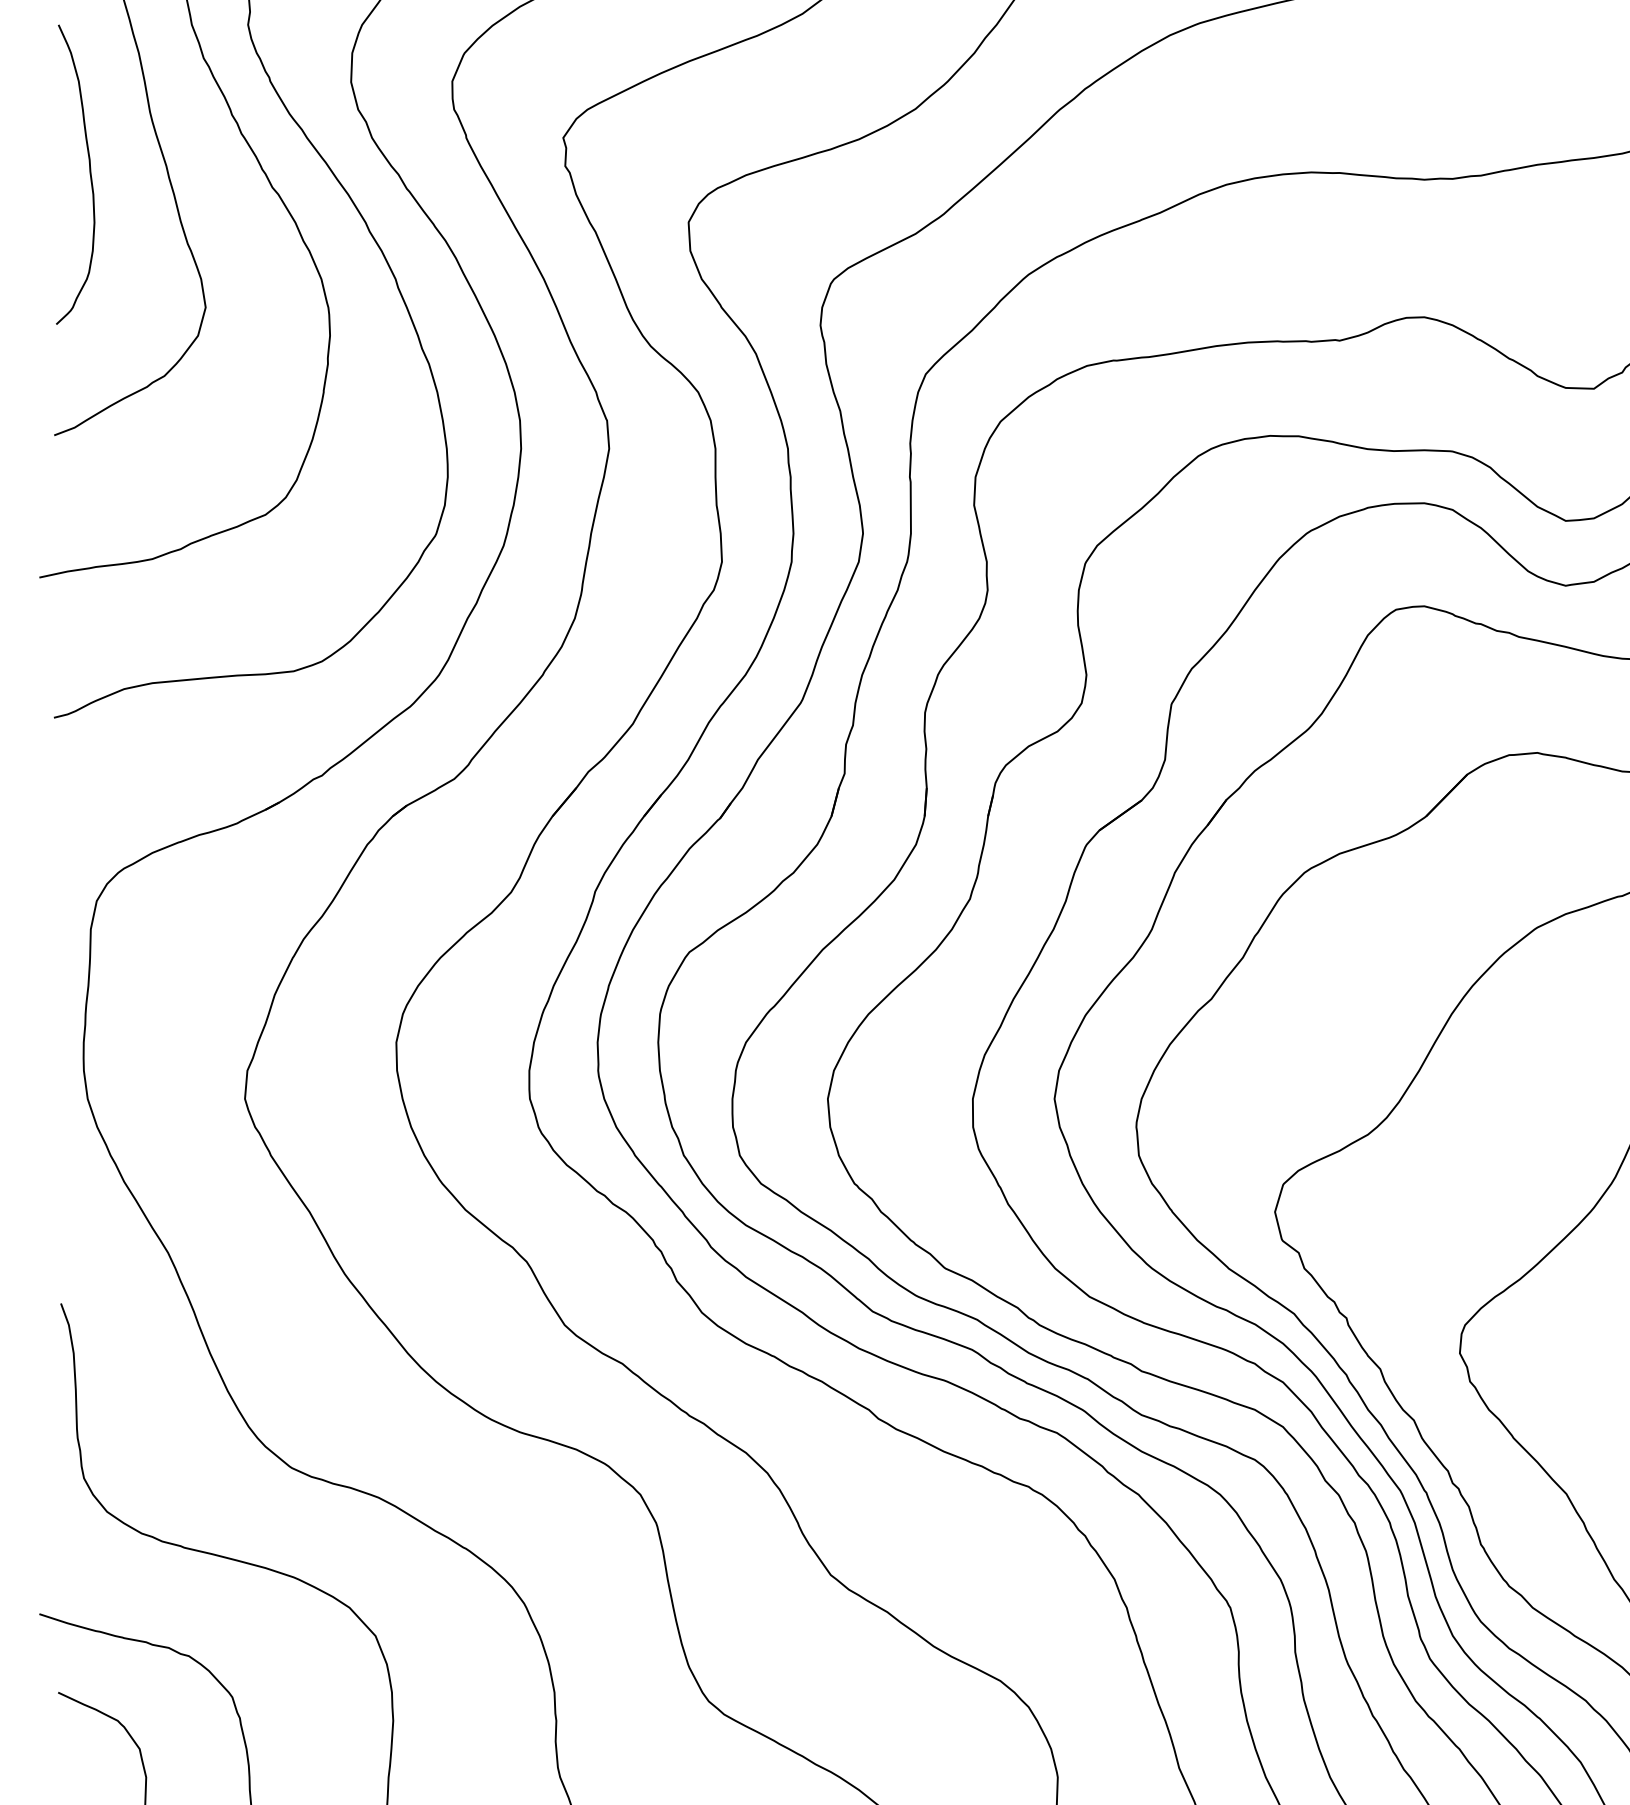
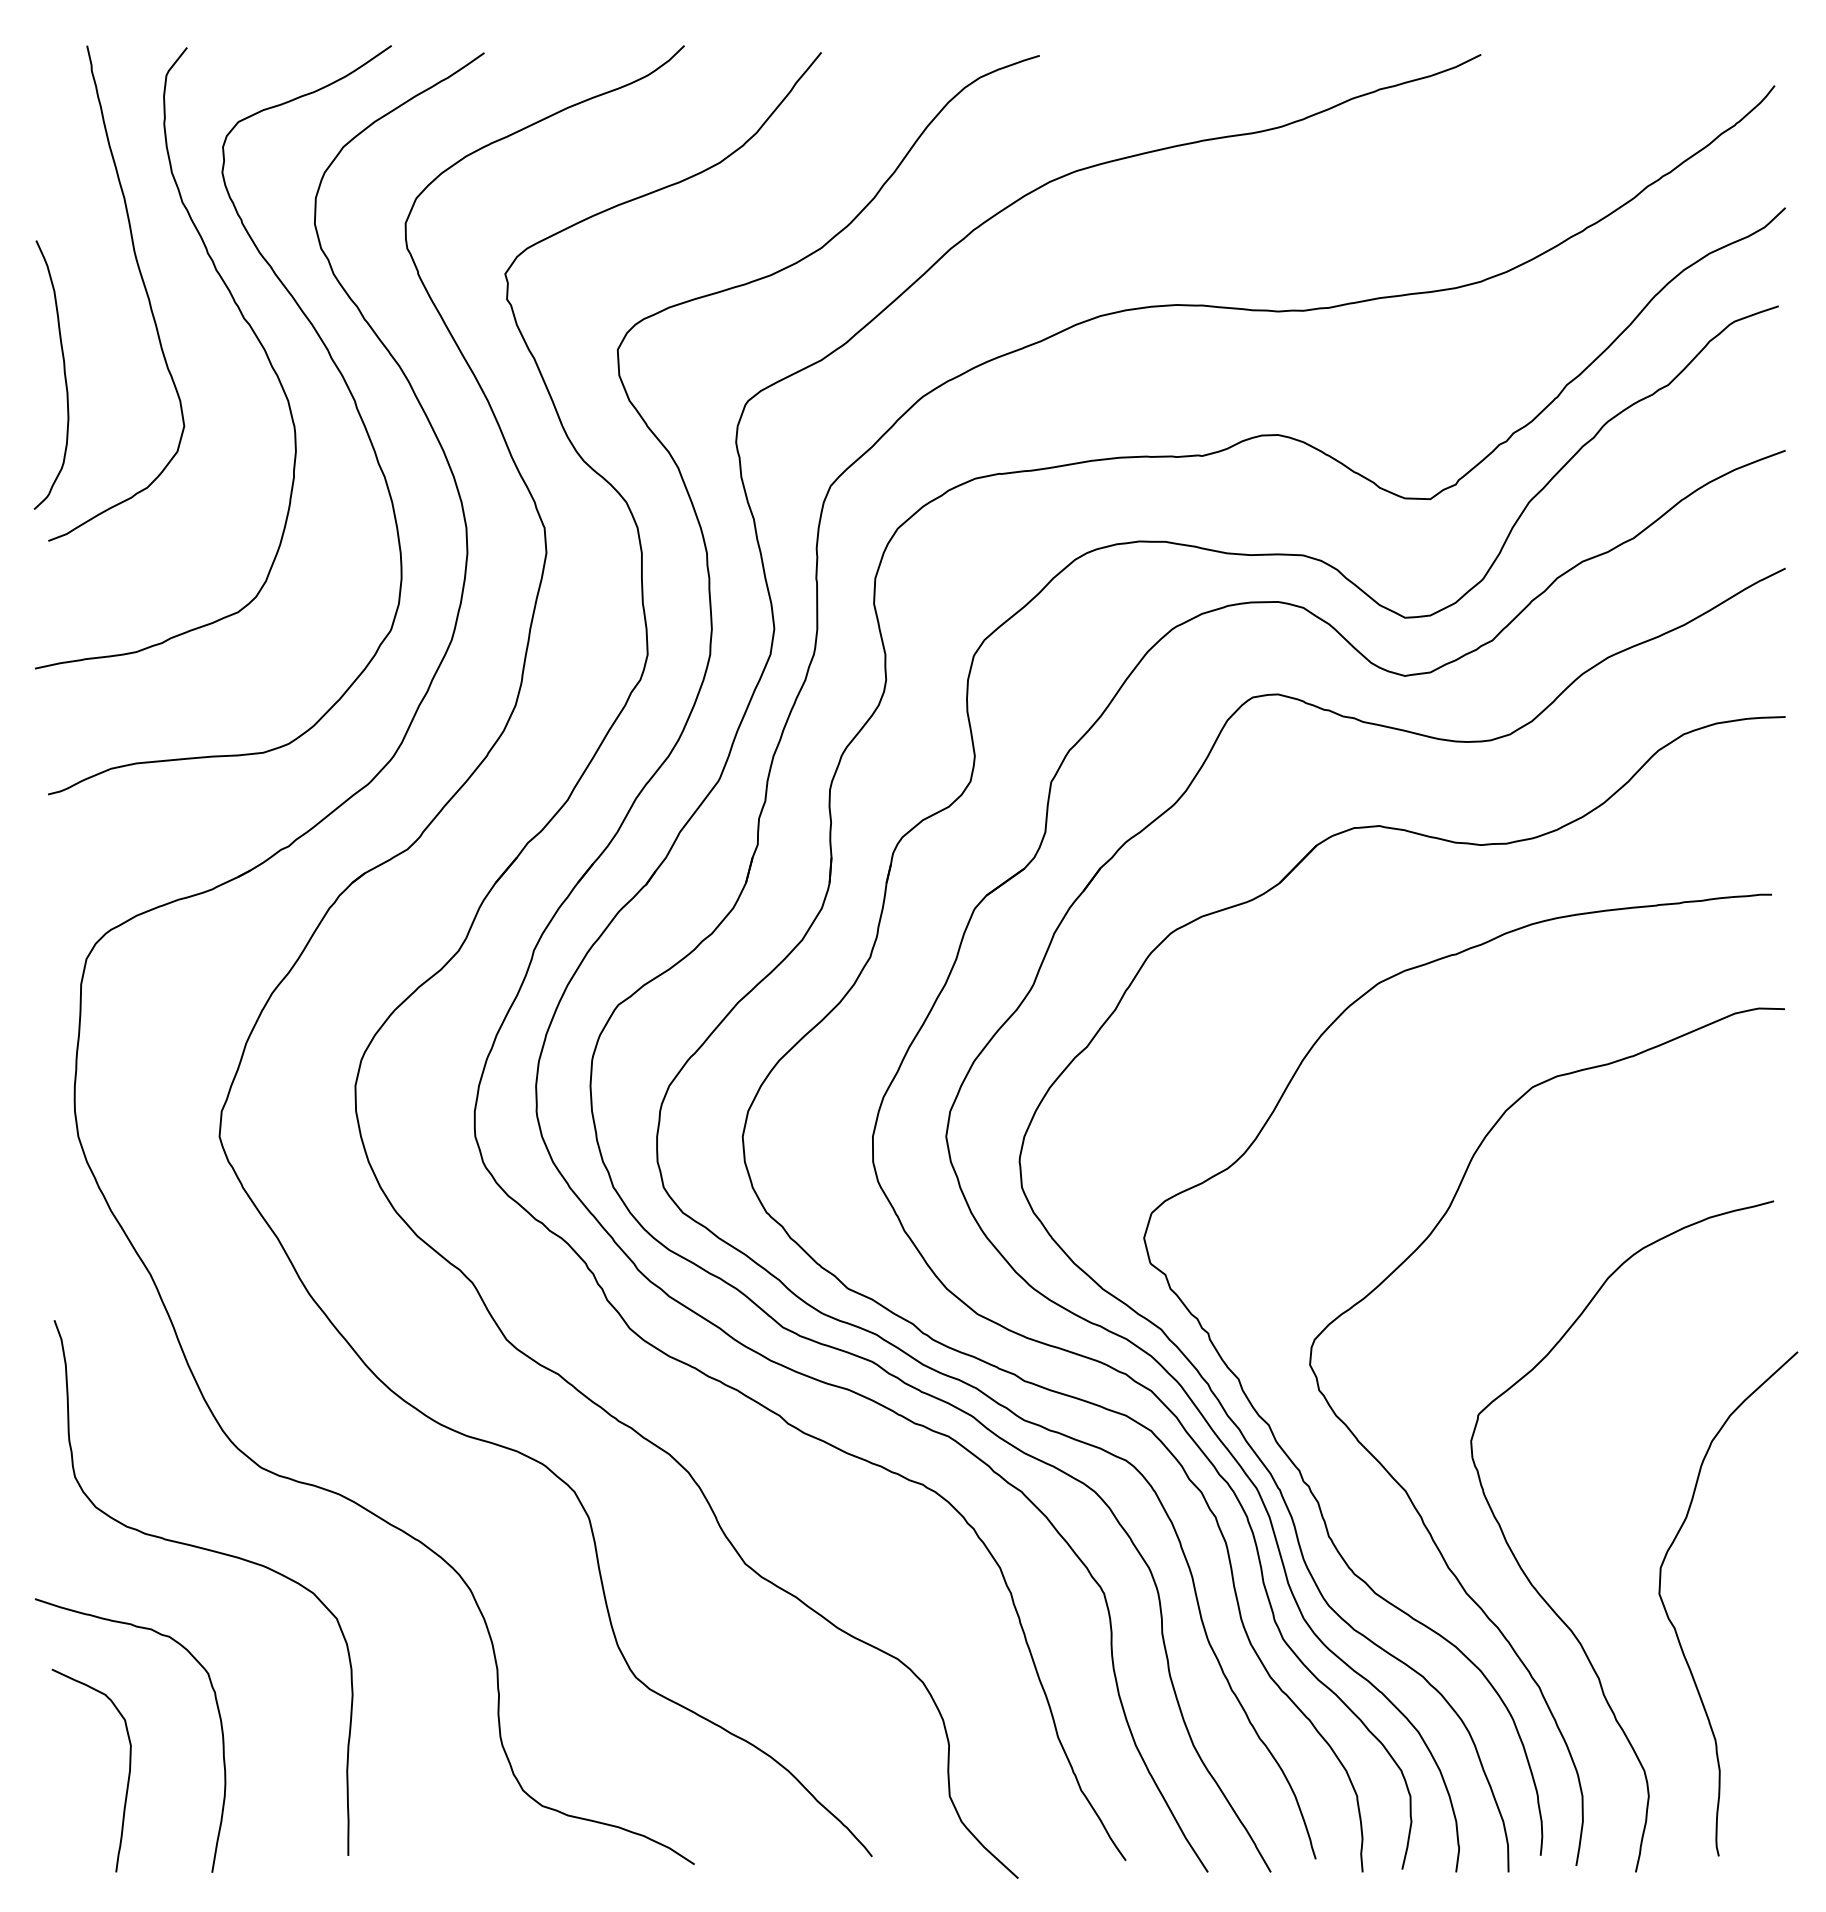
curve: (88, 171) -> (63, 372), moved

